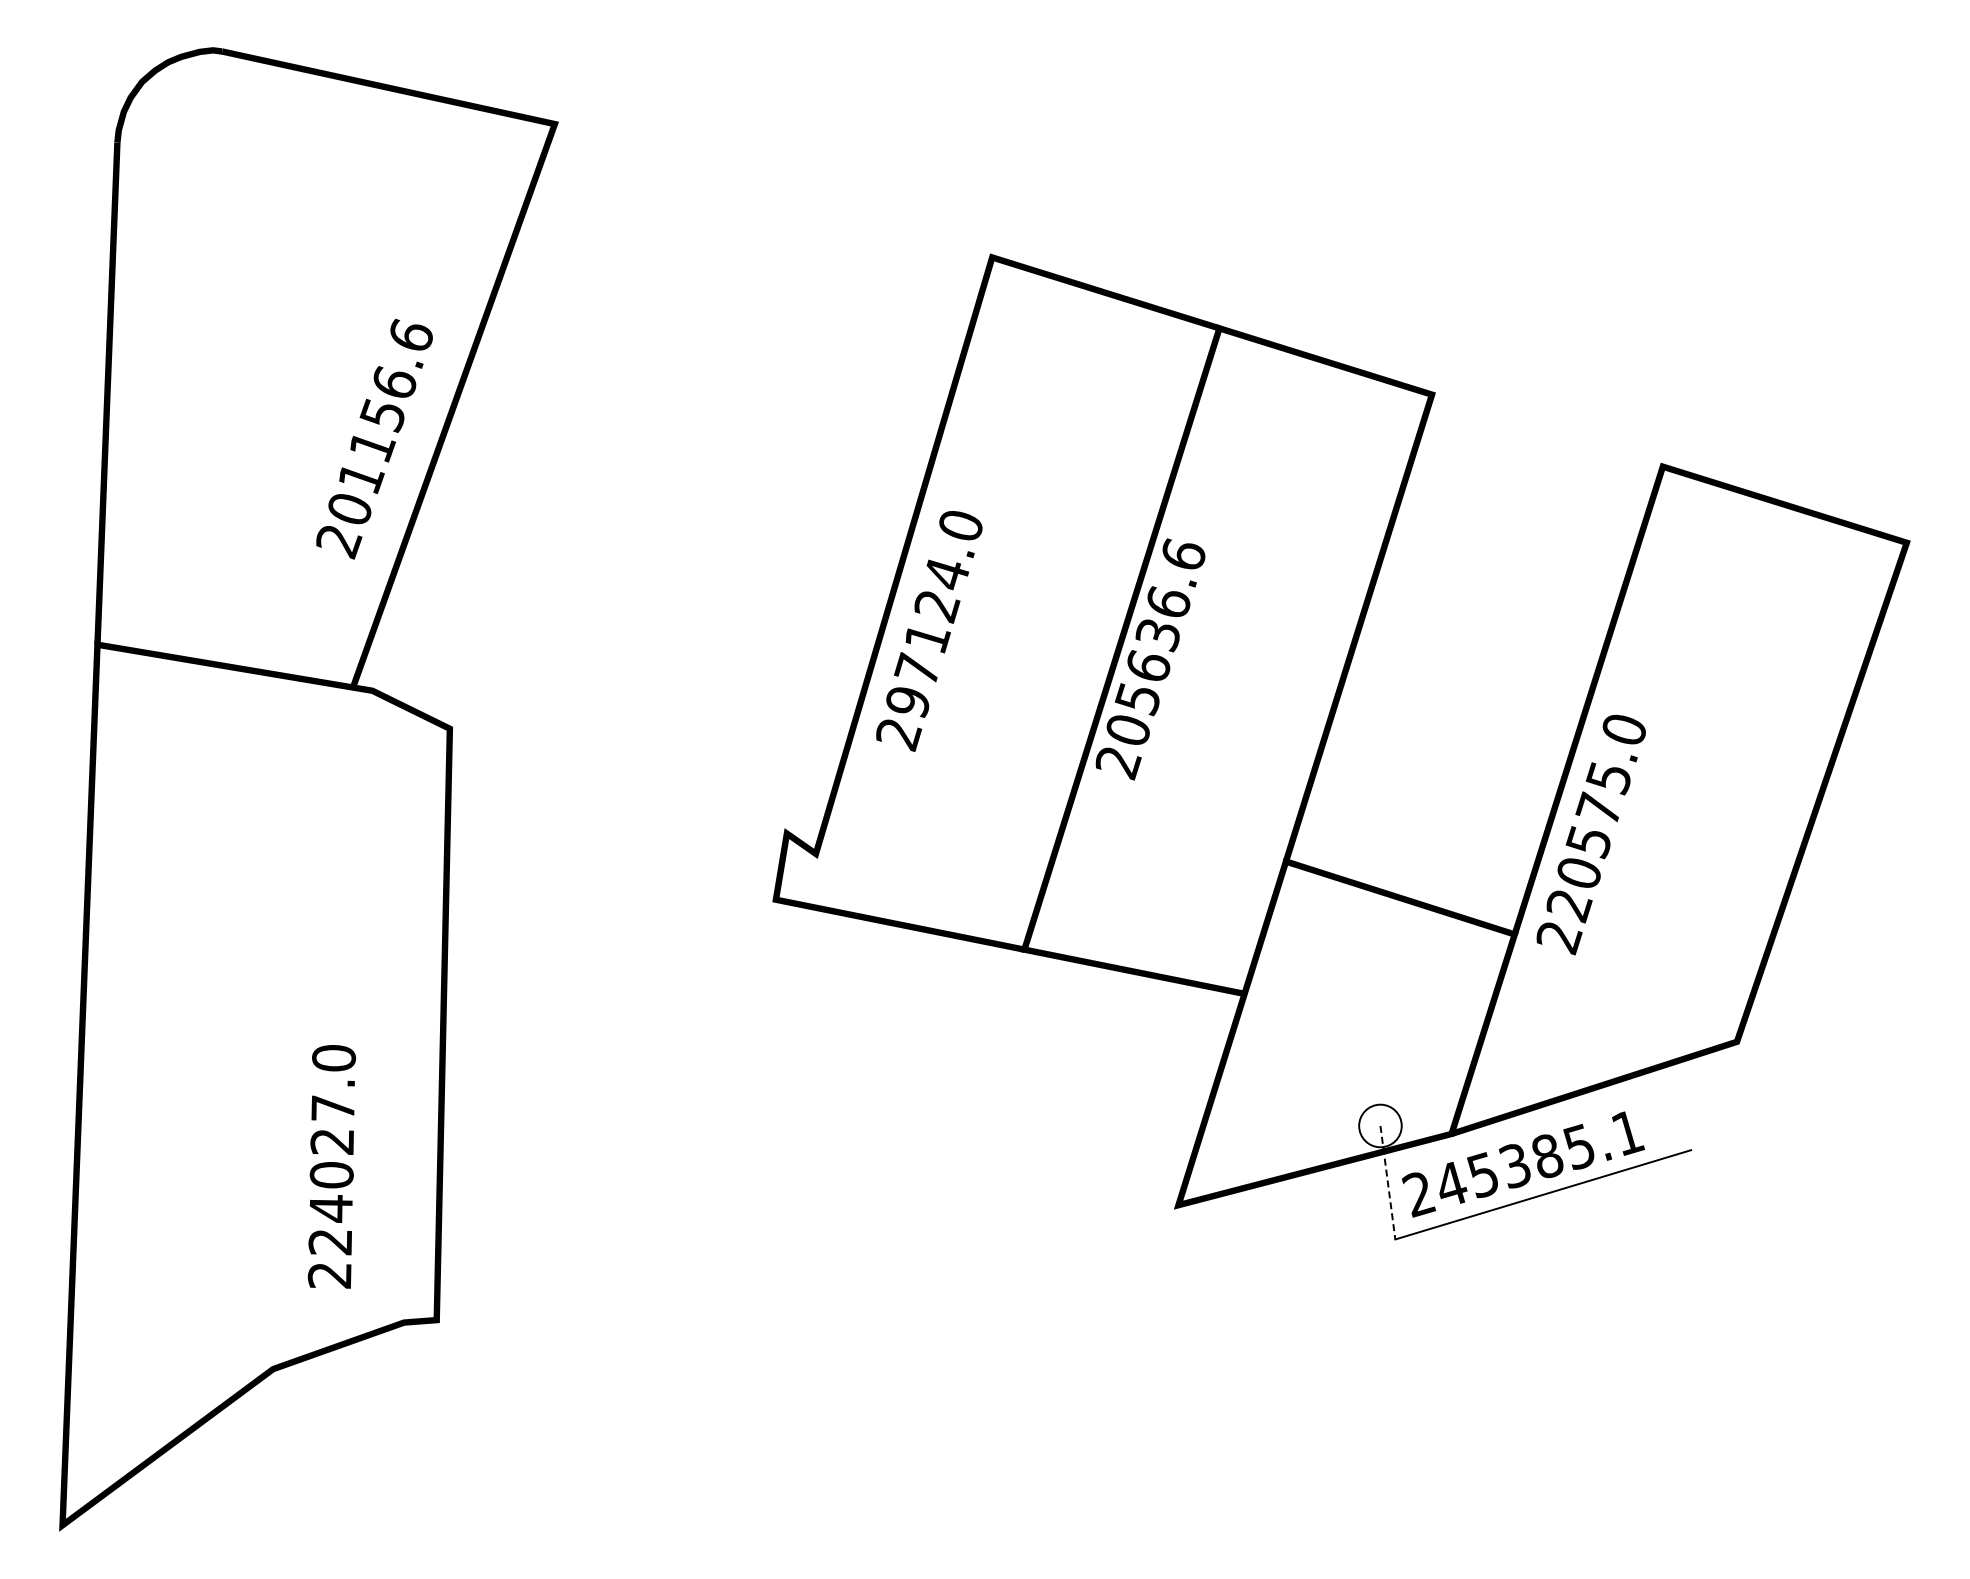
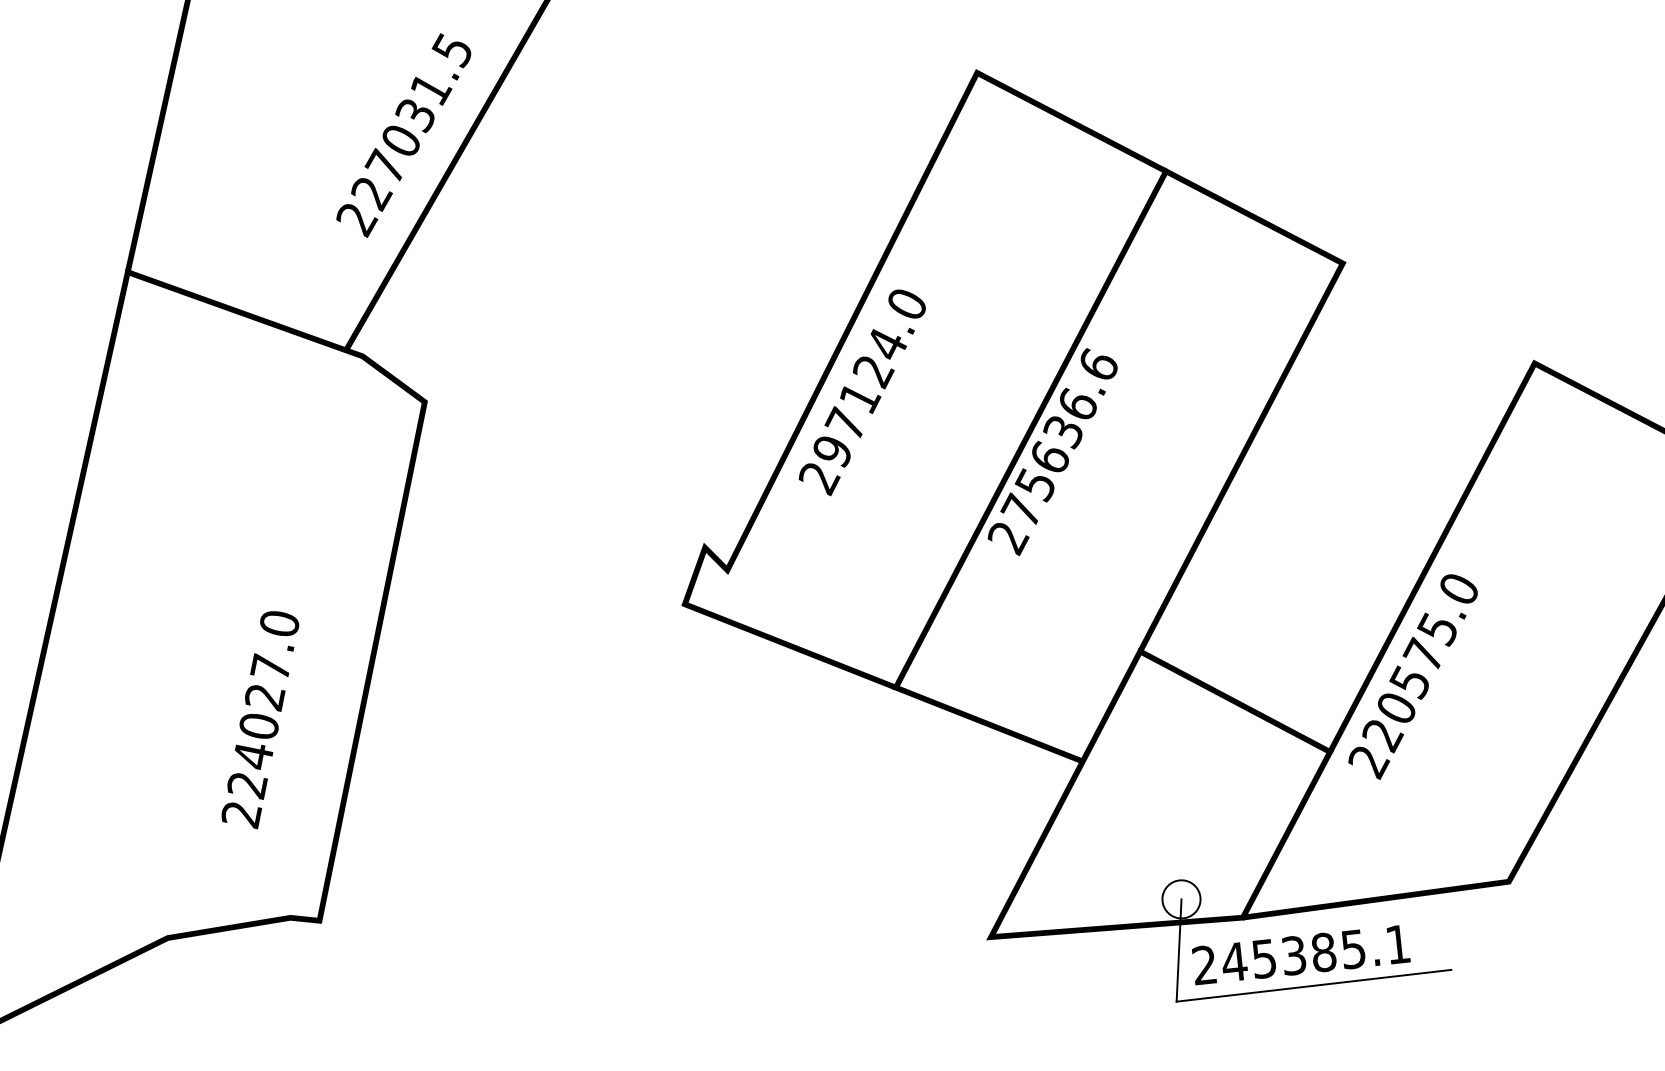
text: (379, 423) -> (411, 122), 201156.6 -> 227031.5
text: (1126, 728) -> (1020, 509), 205636.6 -> 275636.6
text: (331, 1166) -> (260, 718), moved
line: (1387, 1183) -> (1178, 951), dashed -> solid

